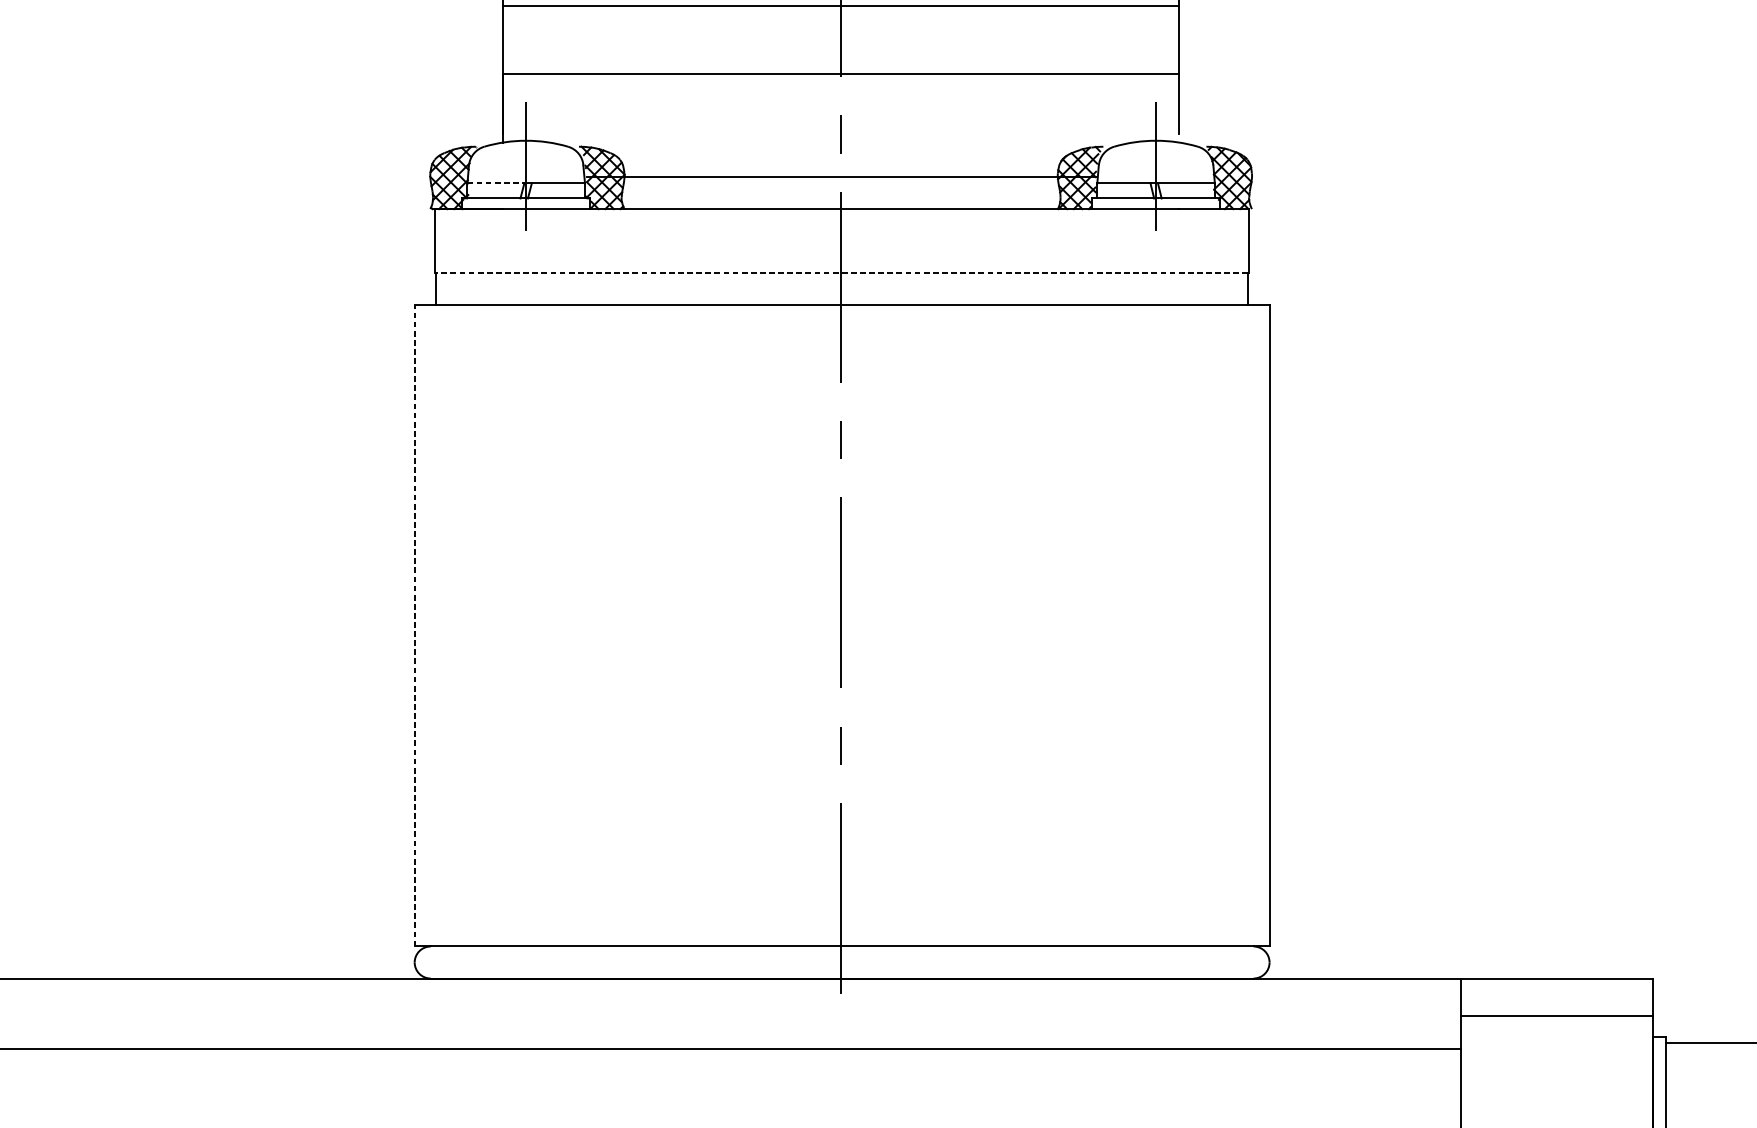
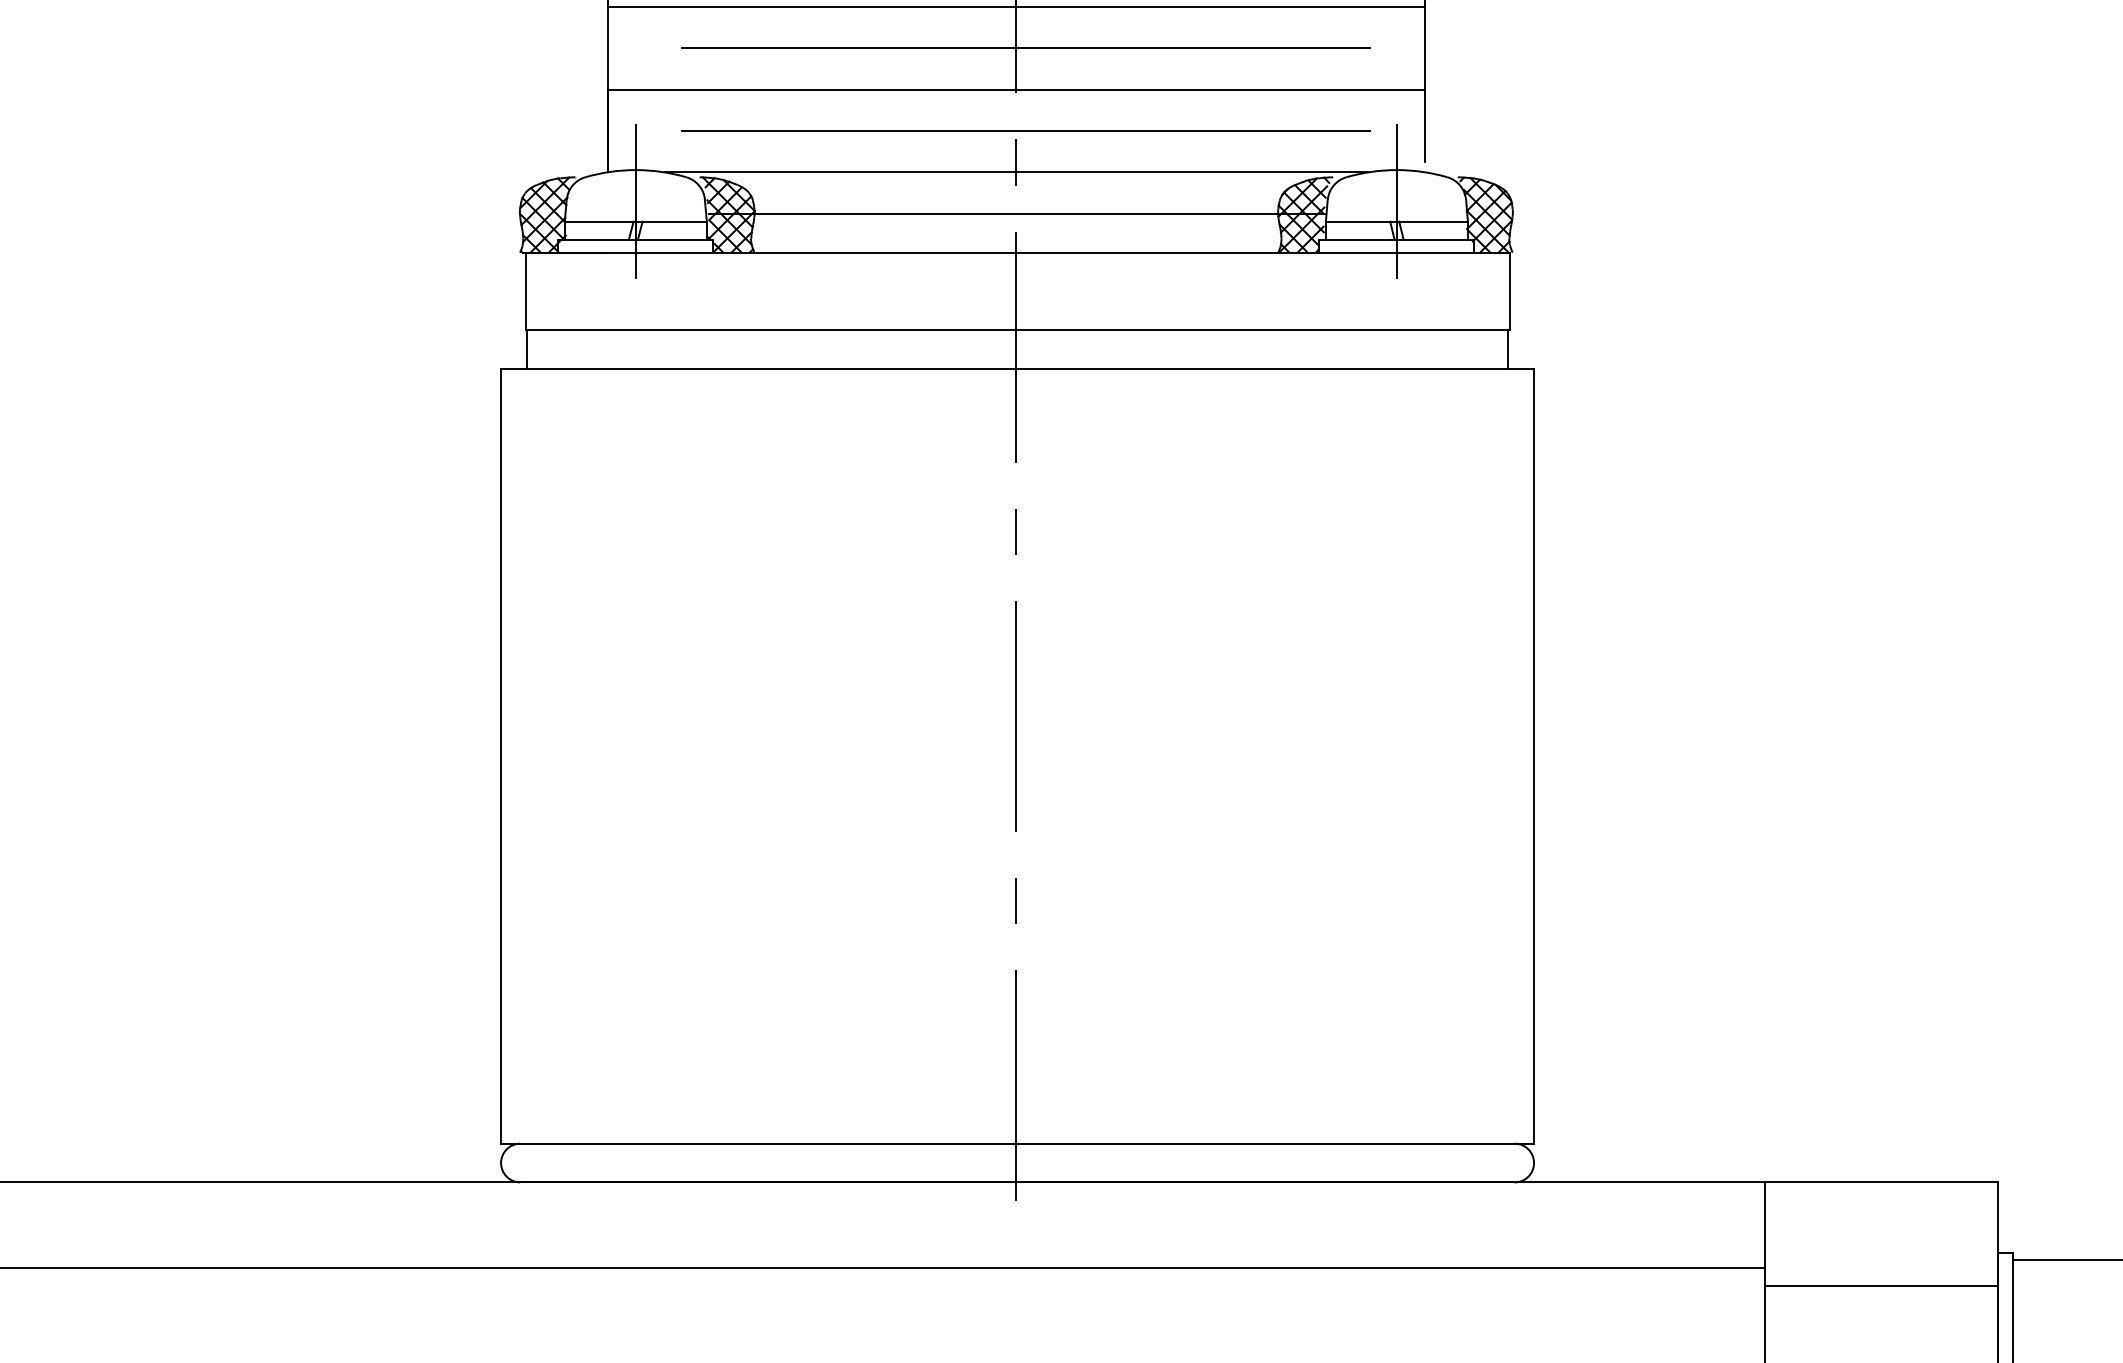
line: (848, 40) -> (1025, 48), added
line: (848, 107) -> (1025, 130), added
line: (841, 142) -> (1016, 172), added
line: (496, 183) -> (599, 221), dashed -> solid
line: (842, 273) -> (1017, 330), dashed -> solid
line: (415, 625) -> (501, 755), dashed -> solid
line: (1557, 1015) -> (1881, 1285), moved

